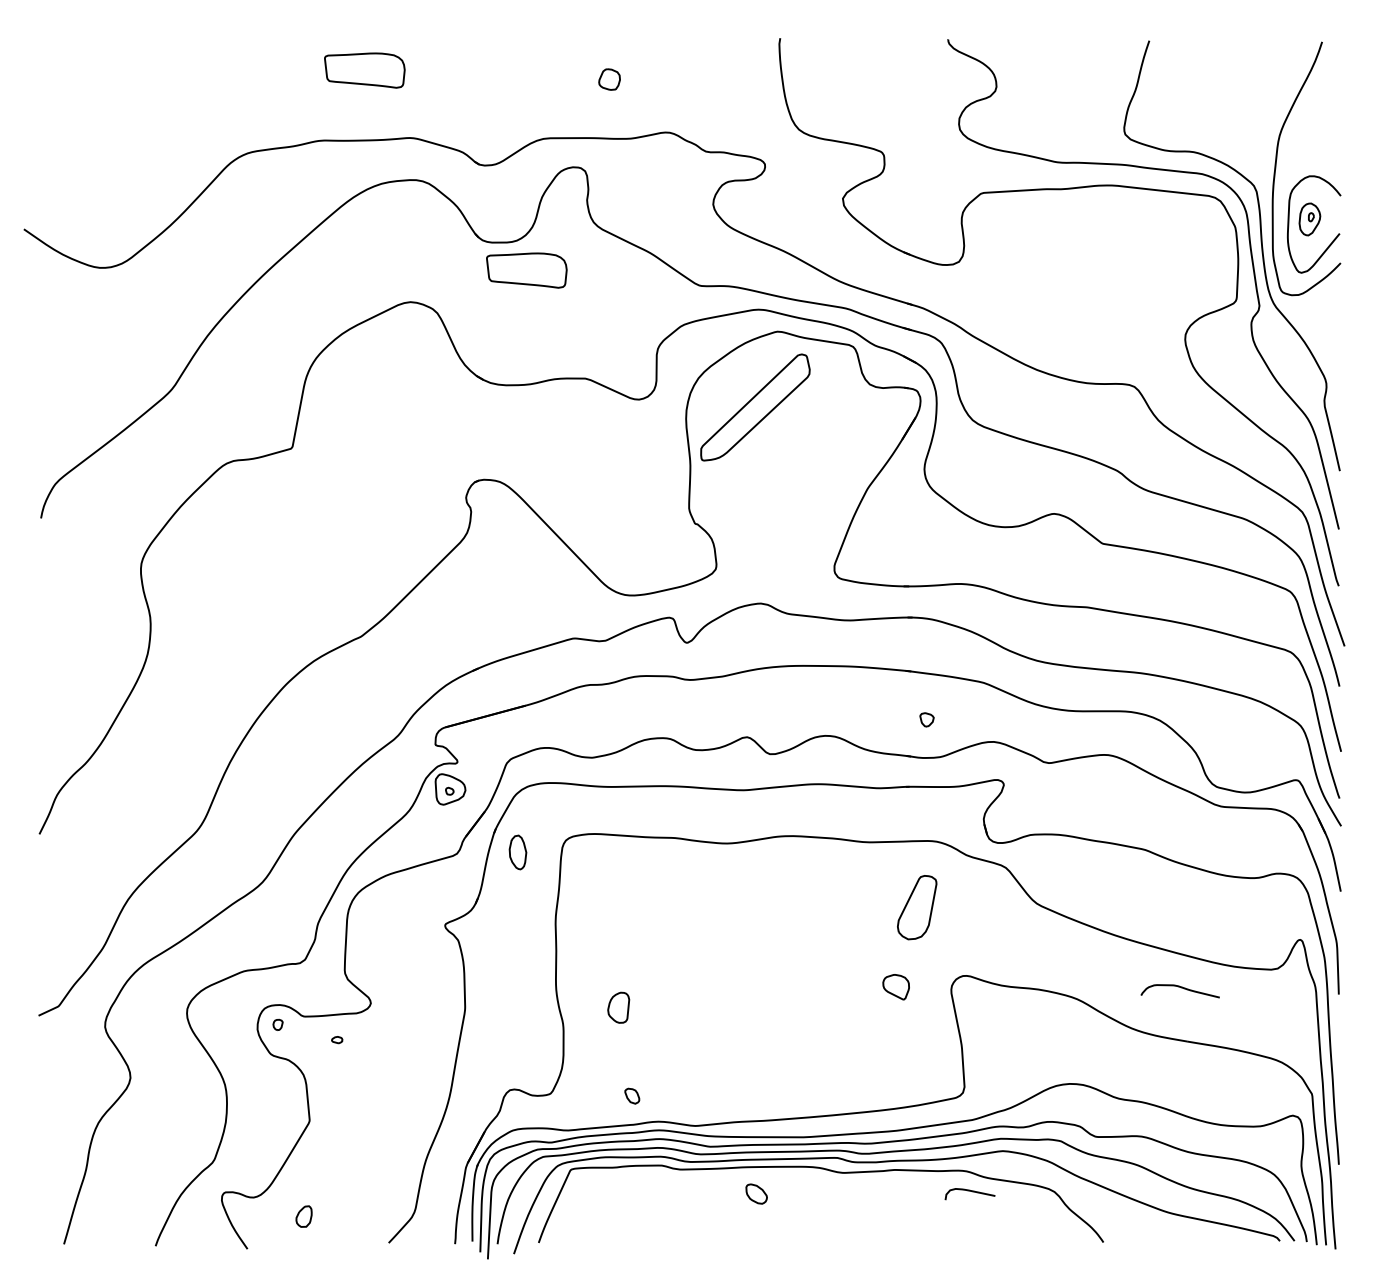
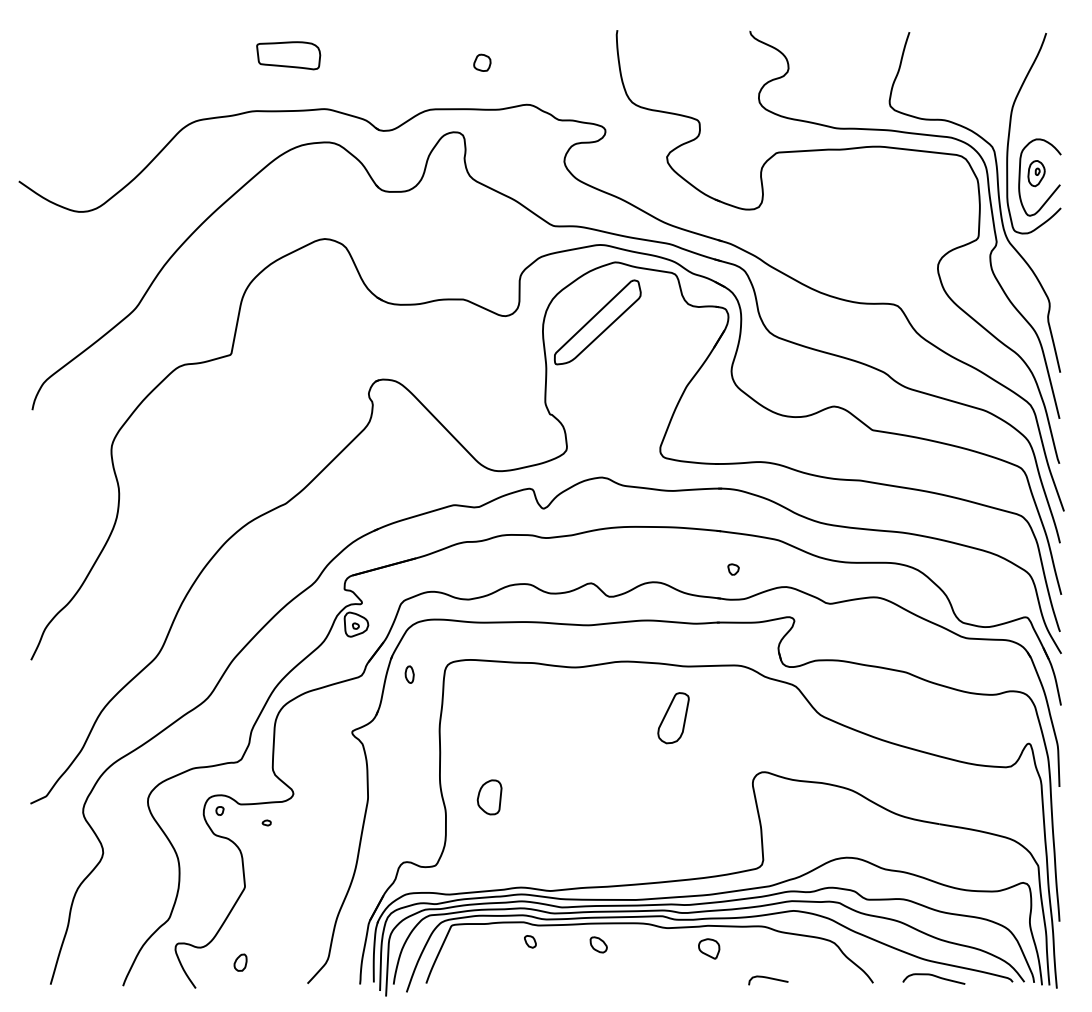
part: (526, 270) -> (416, 213), removed
part: (517, 852) -> (409, 674), size x0.62
part: (917, 907) -> (673, 718), moved
part: (895, 987) -> (708, 949), moved
curve: (1181, 988) -> (934, 976), moved
part: (618, 1007) -> (489, 797), size x1.43
part: (632, 1095) -> (530, 941), moved
curve: (969, 1191) -> (767, 978), moved

